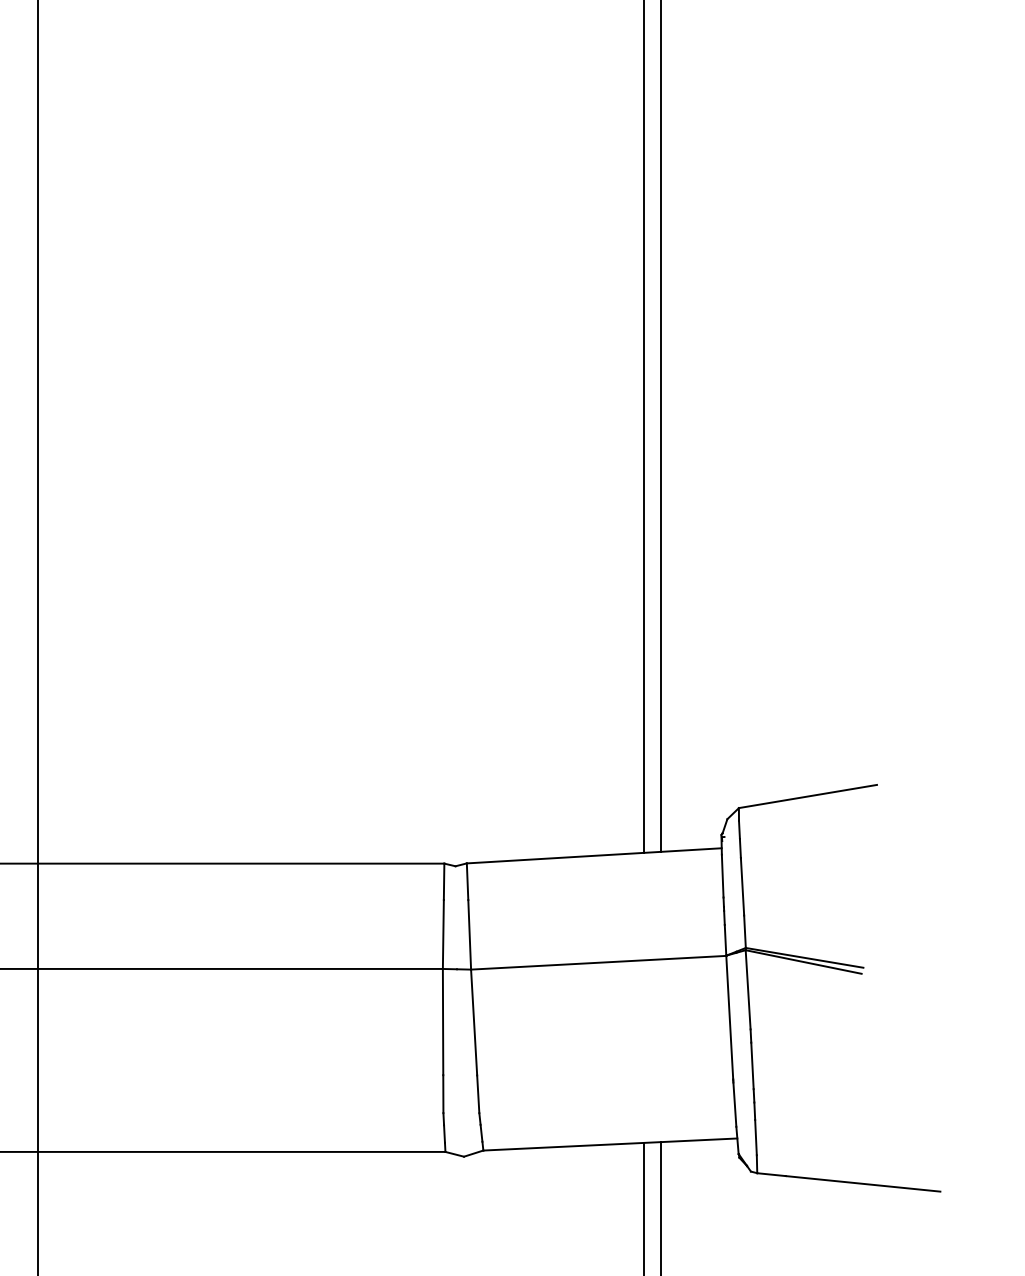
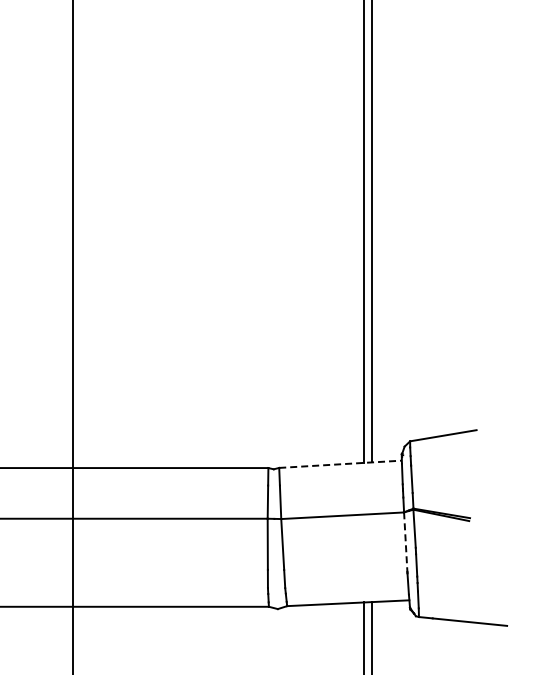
line: (596, 856) -> (341, 464), solid -> dashed
line: (729, 1018) -> (405, 542), solid -> dashed

